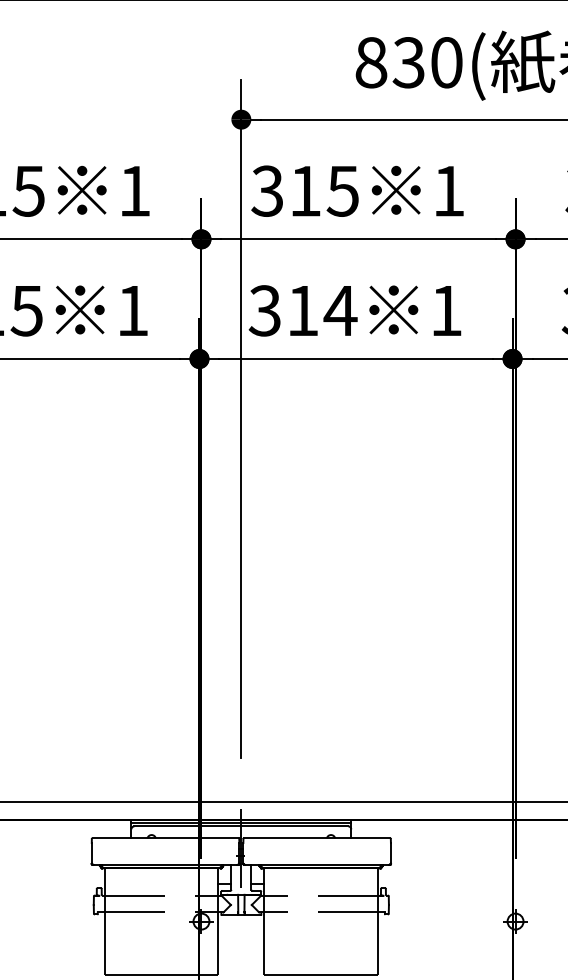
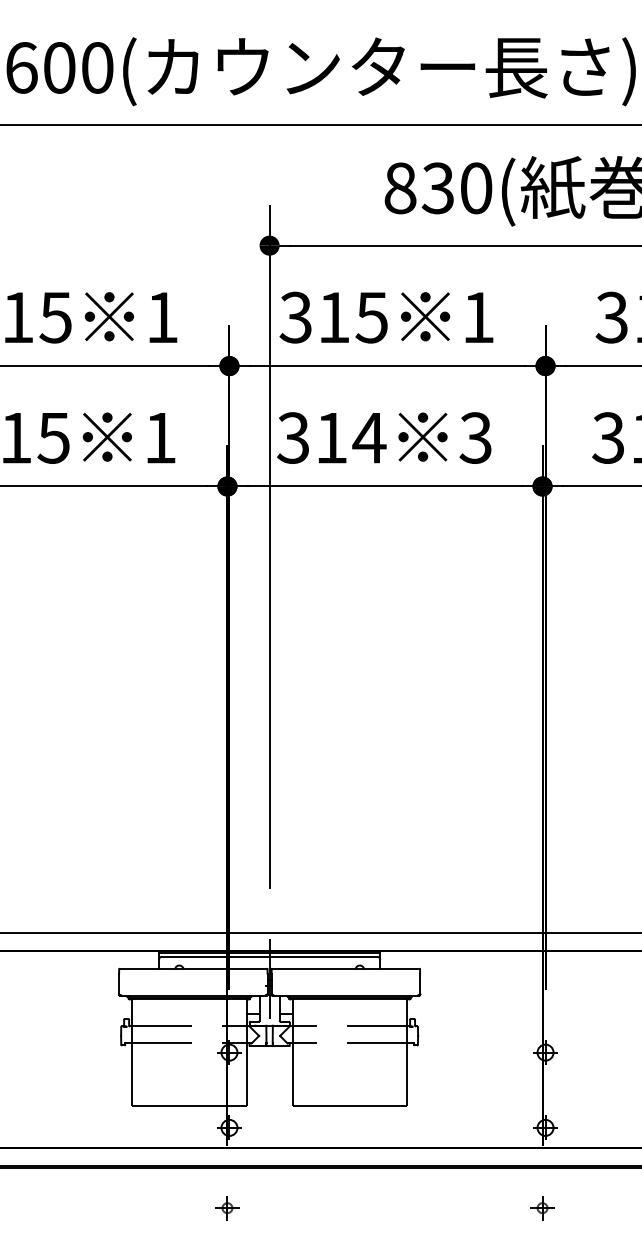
text: (445, 310) -> (475, 437), 1 -> 3

